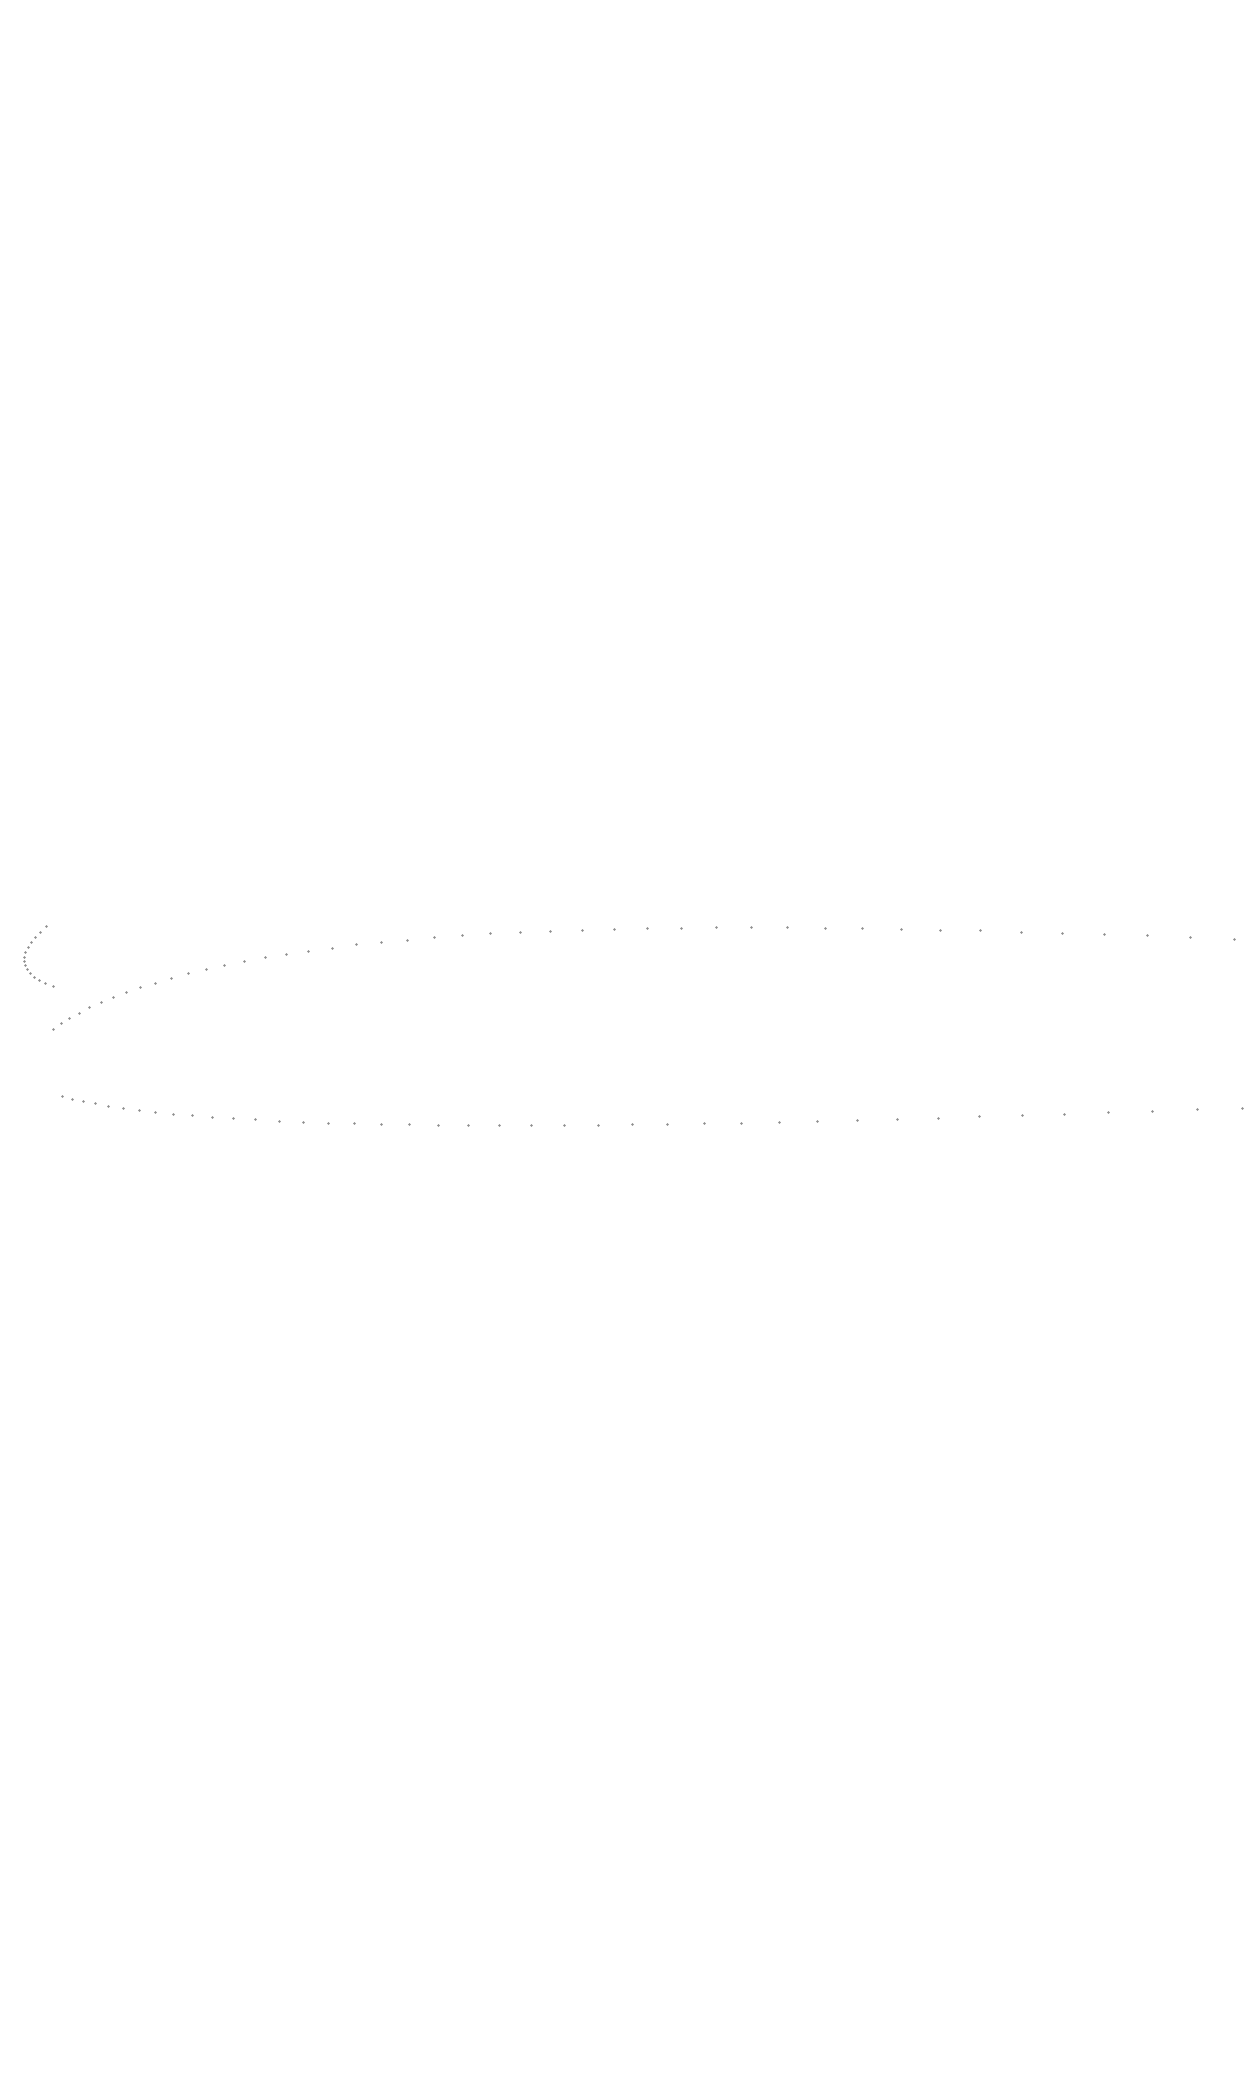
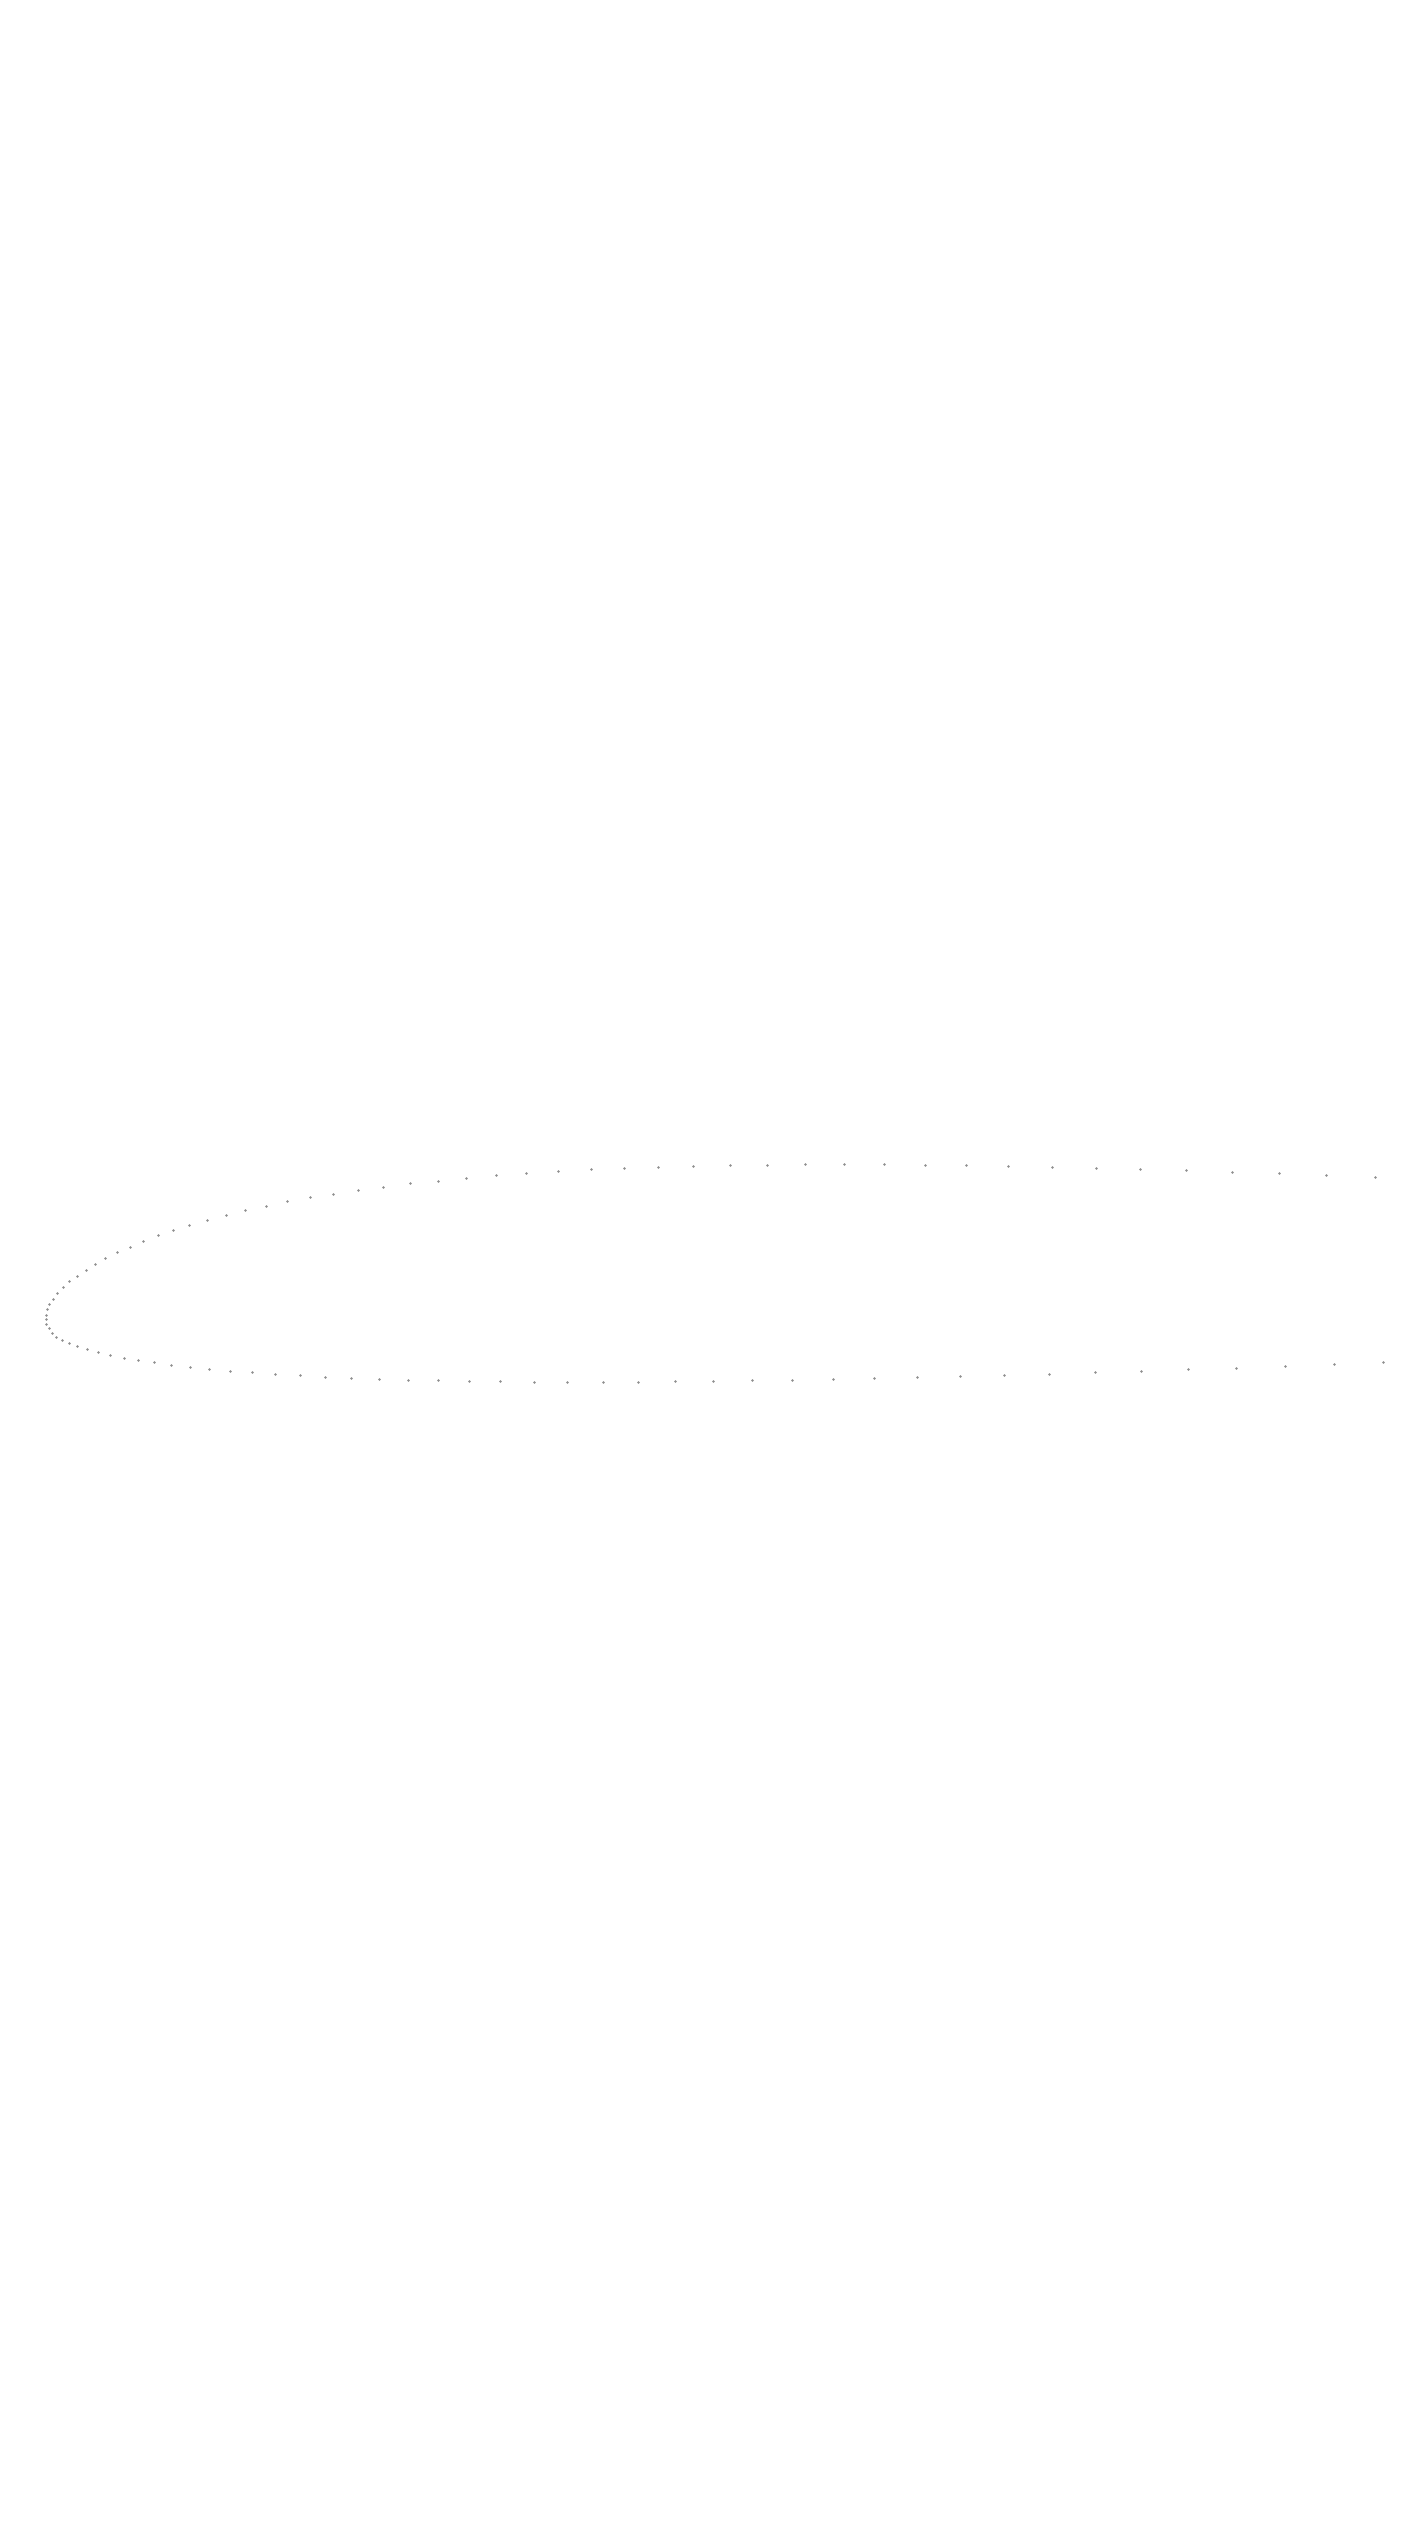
part: (26, 952) -> (48, 1309), moved

